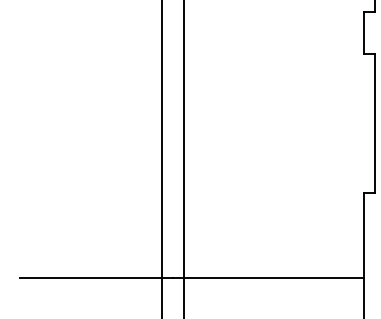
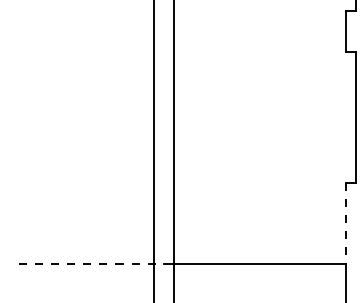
line: (364, 235) -> (346, 223), solid -> dashed
line: (96, 277) -> (91, 263), solid -> dashed

